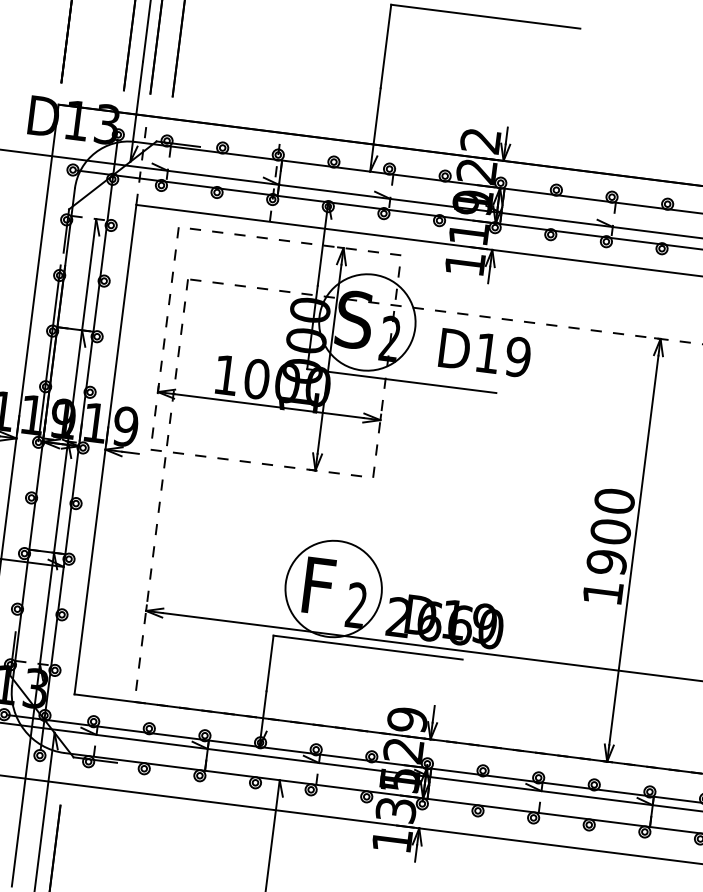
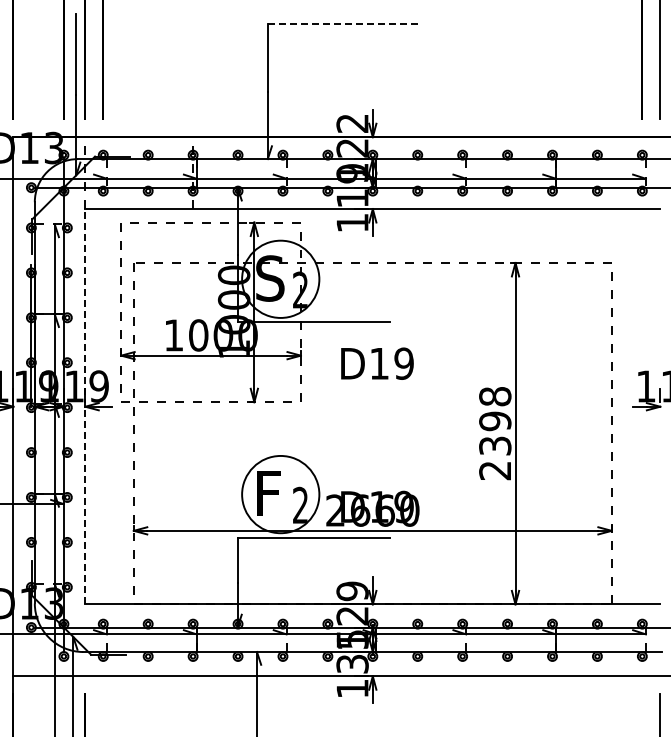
line: (486, 16) -> (344, 24), solid -> dashed
text: (485, 352) -> (377, 363), moved
line: (105, 449) -> (85, 406), solid -> dashed
text: (609, 546) -> (495, 433), 1900 -> 2398

